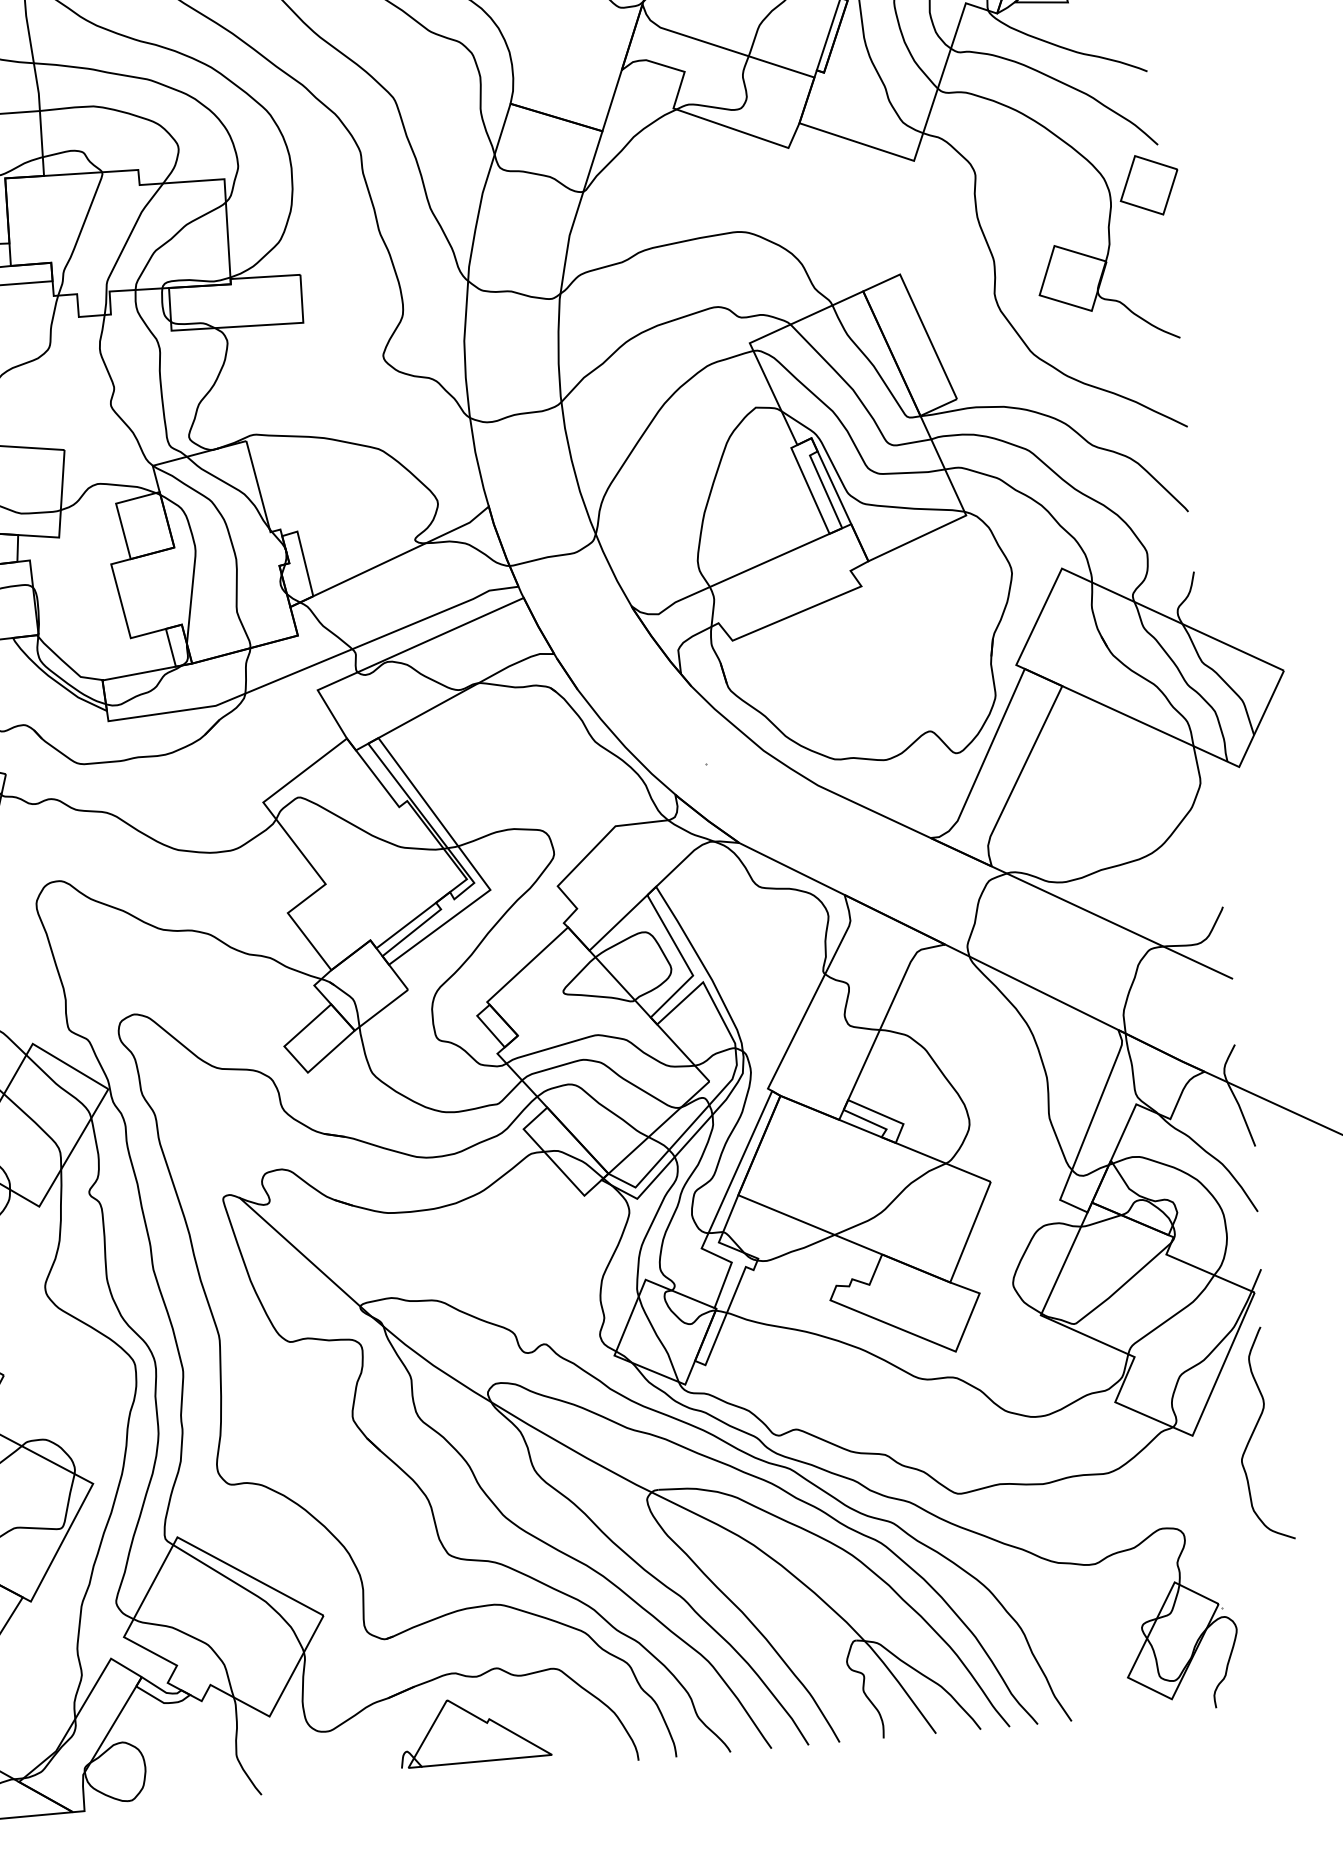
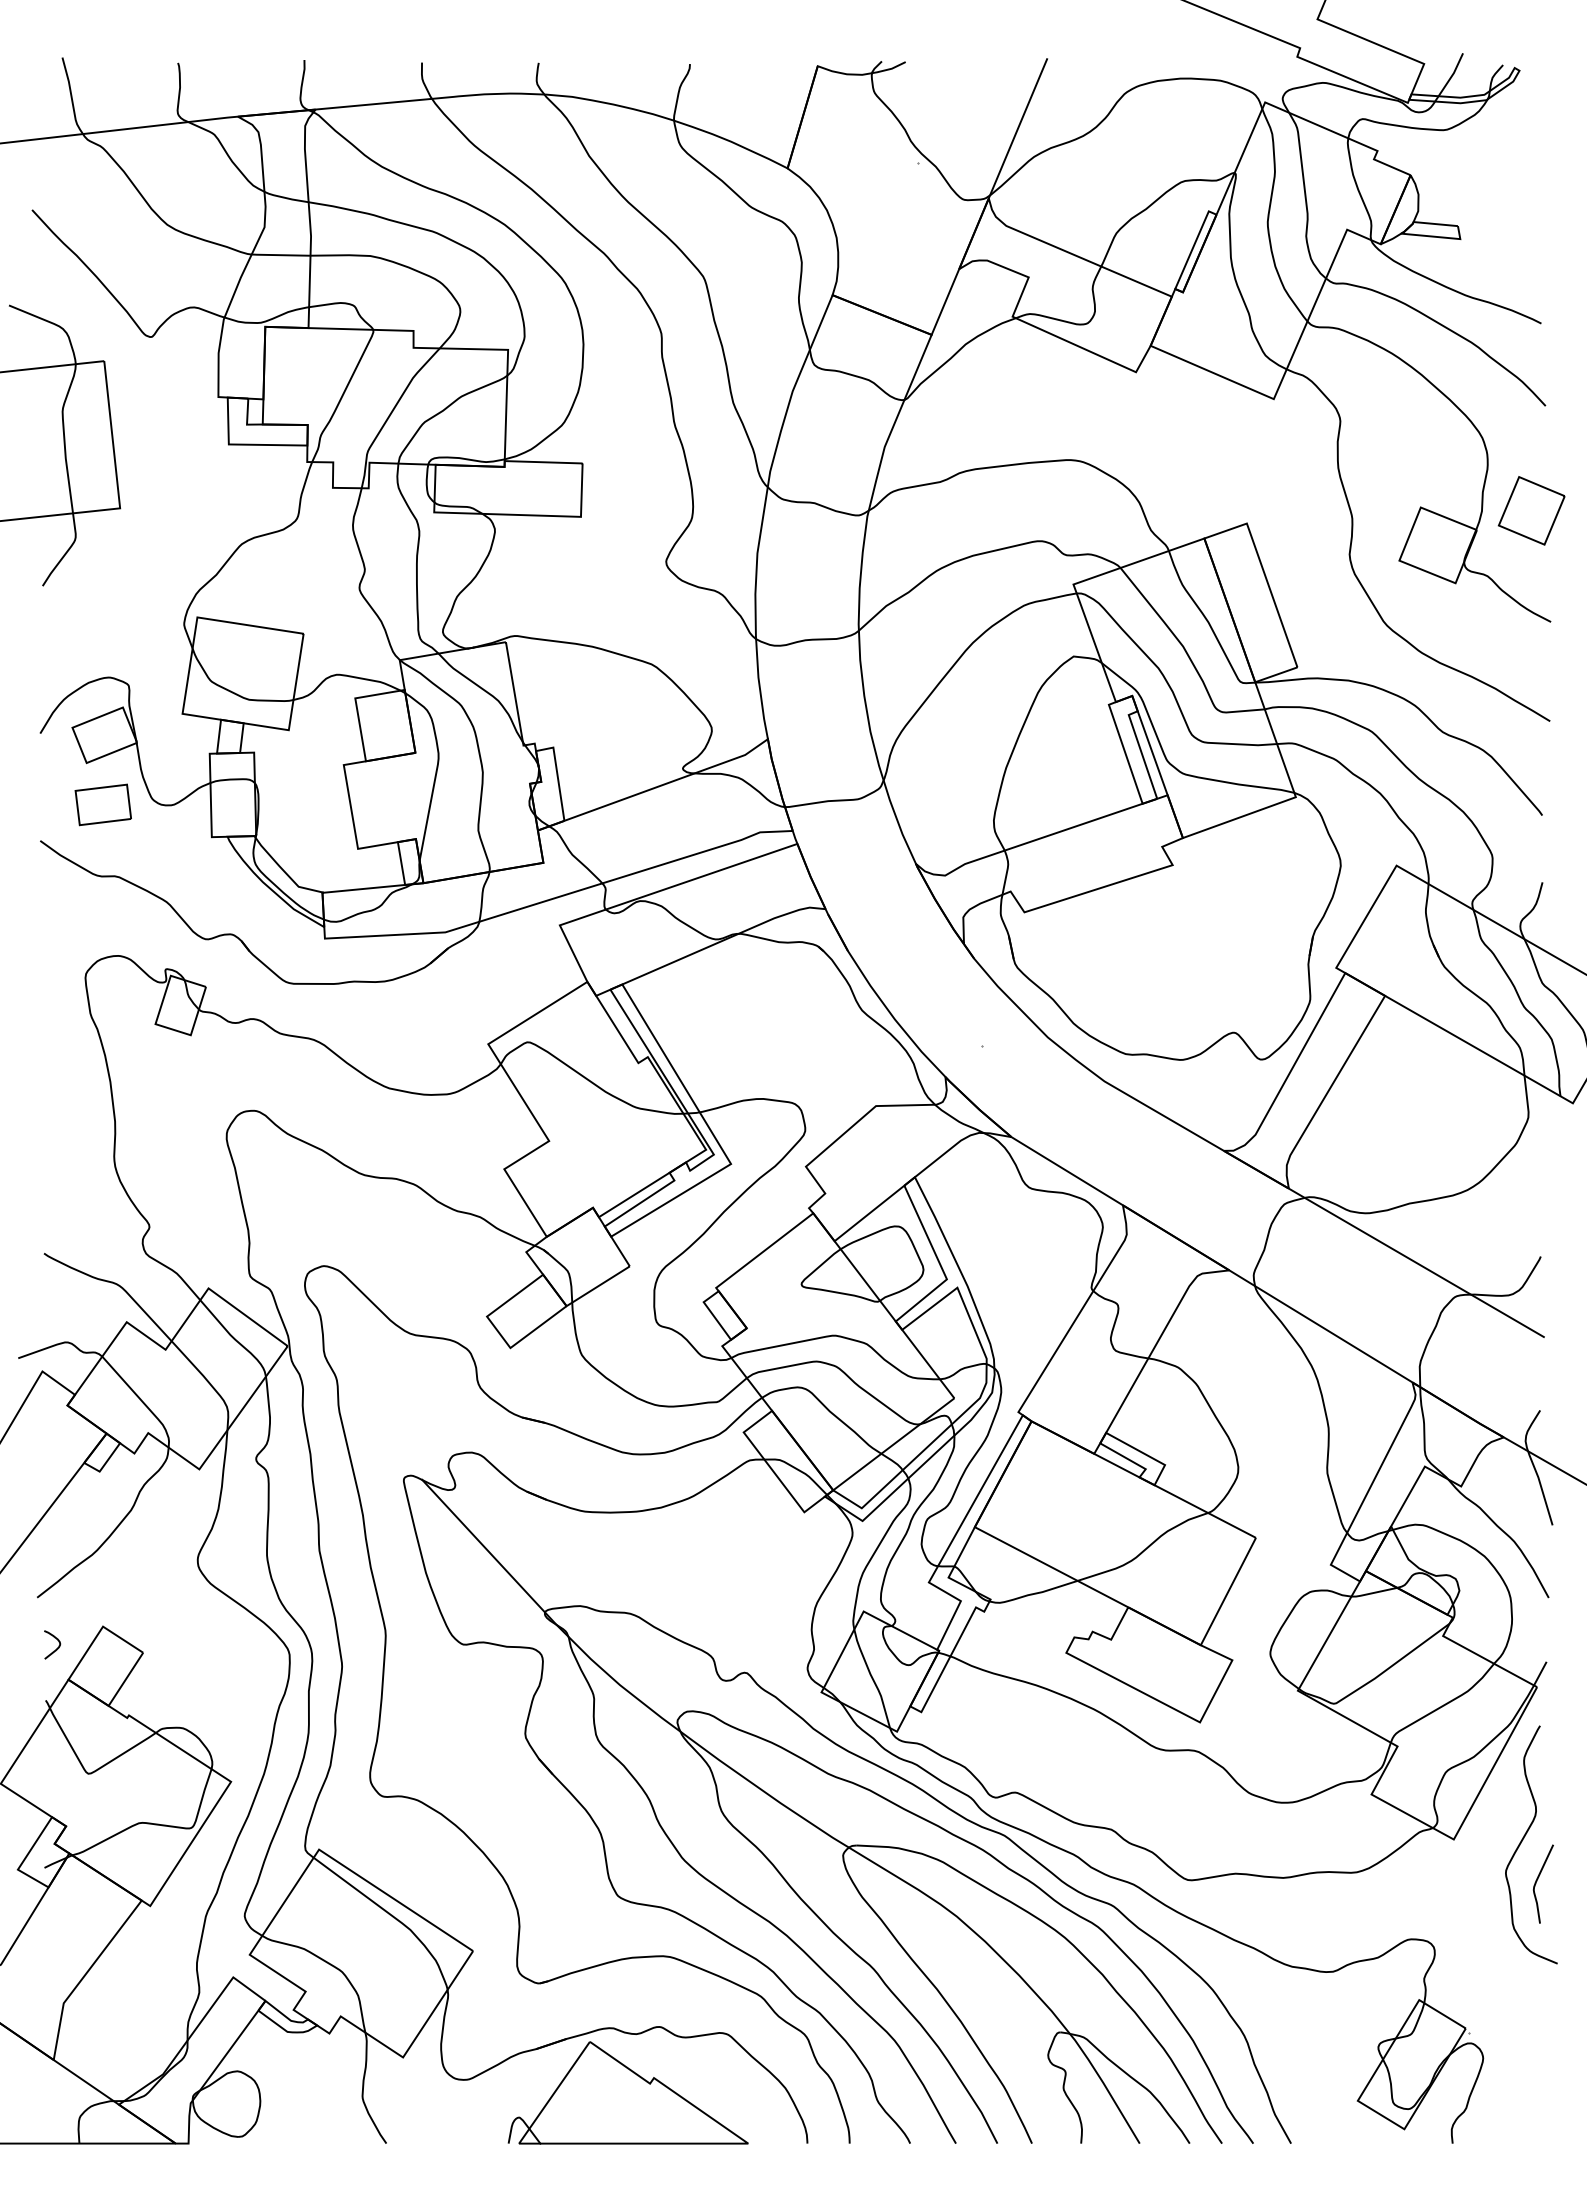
part: (1148, 185) -> (1531, 510), moved
curve: (1270, 1466) -> (1537, 1881), added
part: (473, 1729) -> (627, 2092), size x1.43

